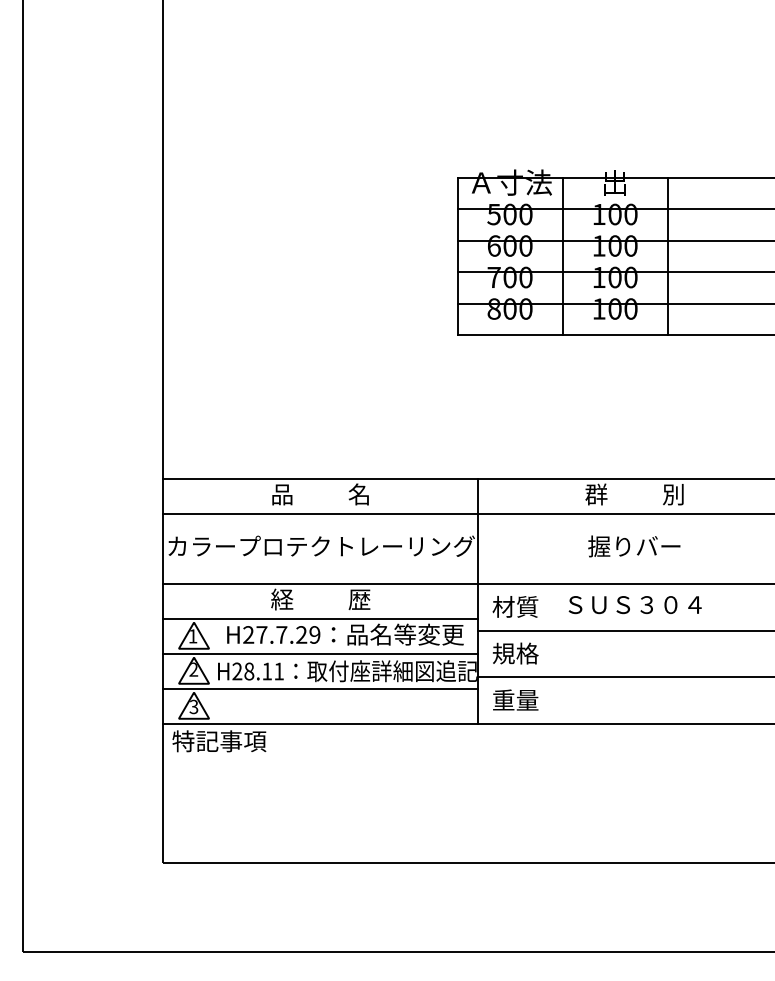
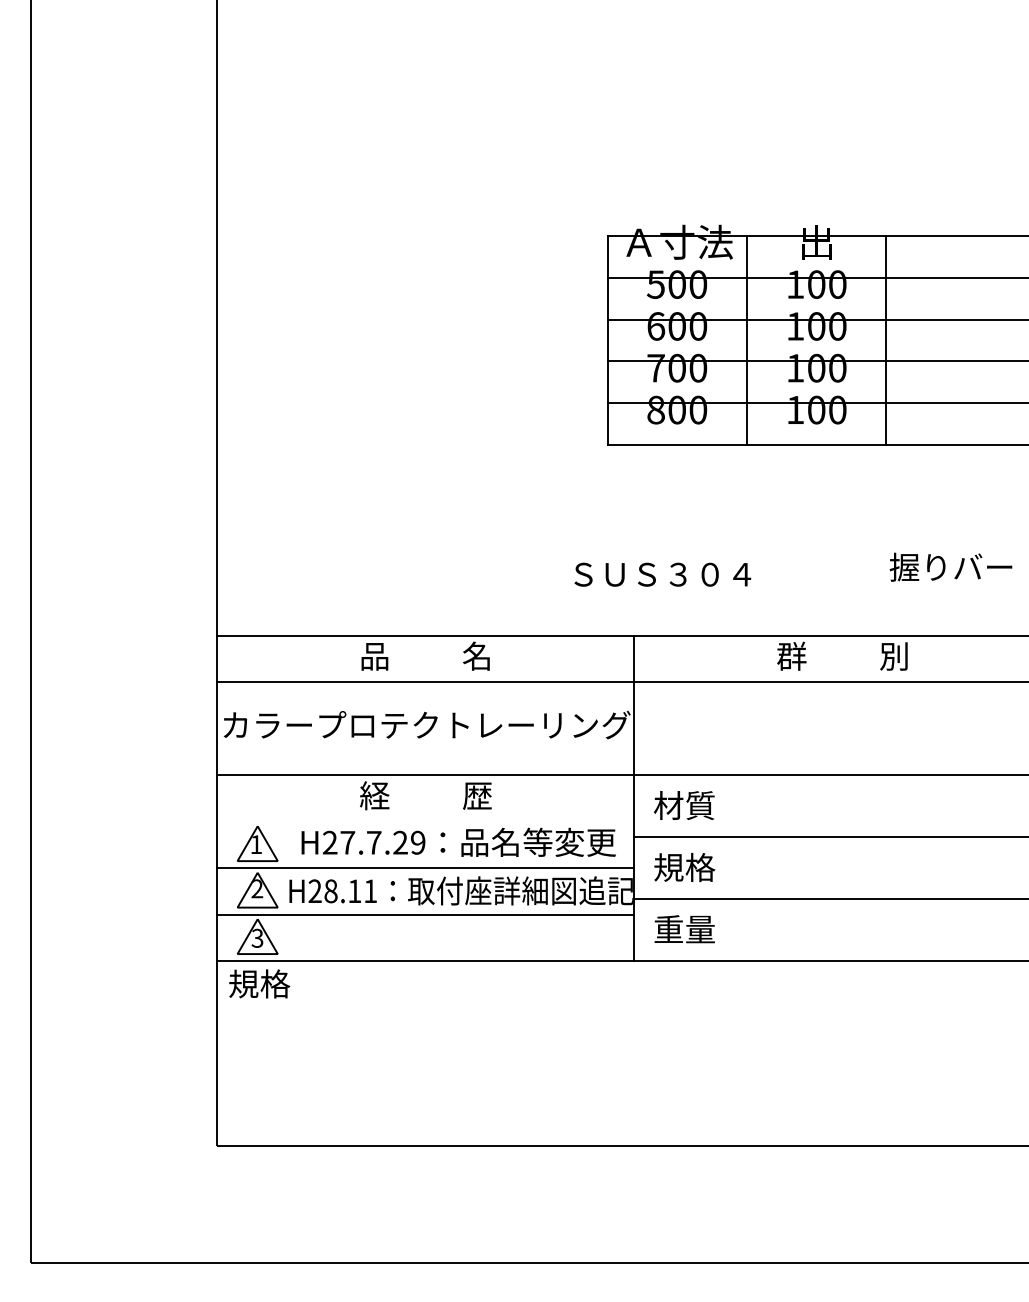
text: (634, 546) -> (951, 567), moved
text: (634, 605) -> (661, 575), moved
line: (320, 619) -> (425, 822), removed
text: (219, 741) -> (291, 984), 特記事項 -> 規格

